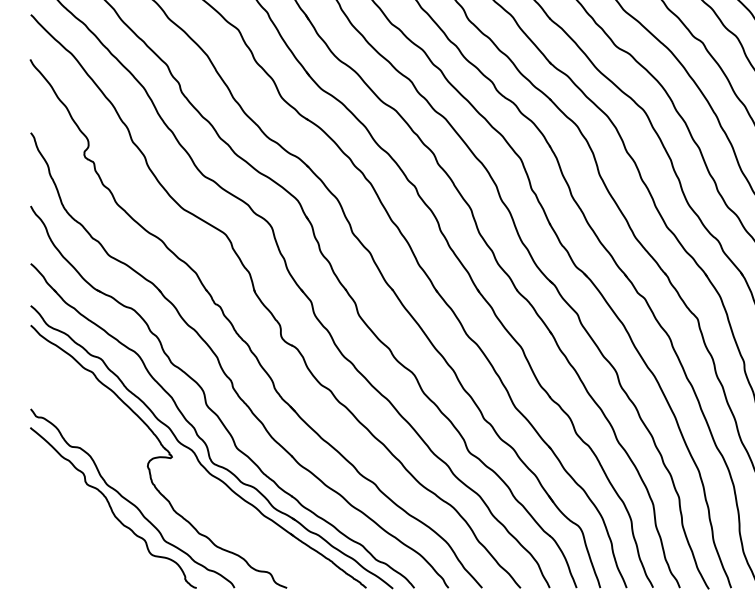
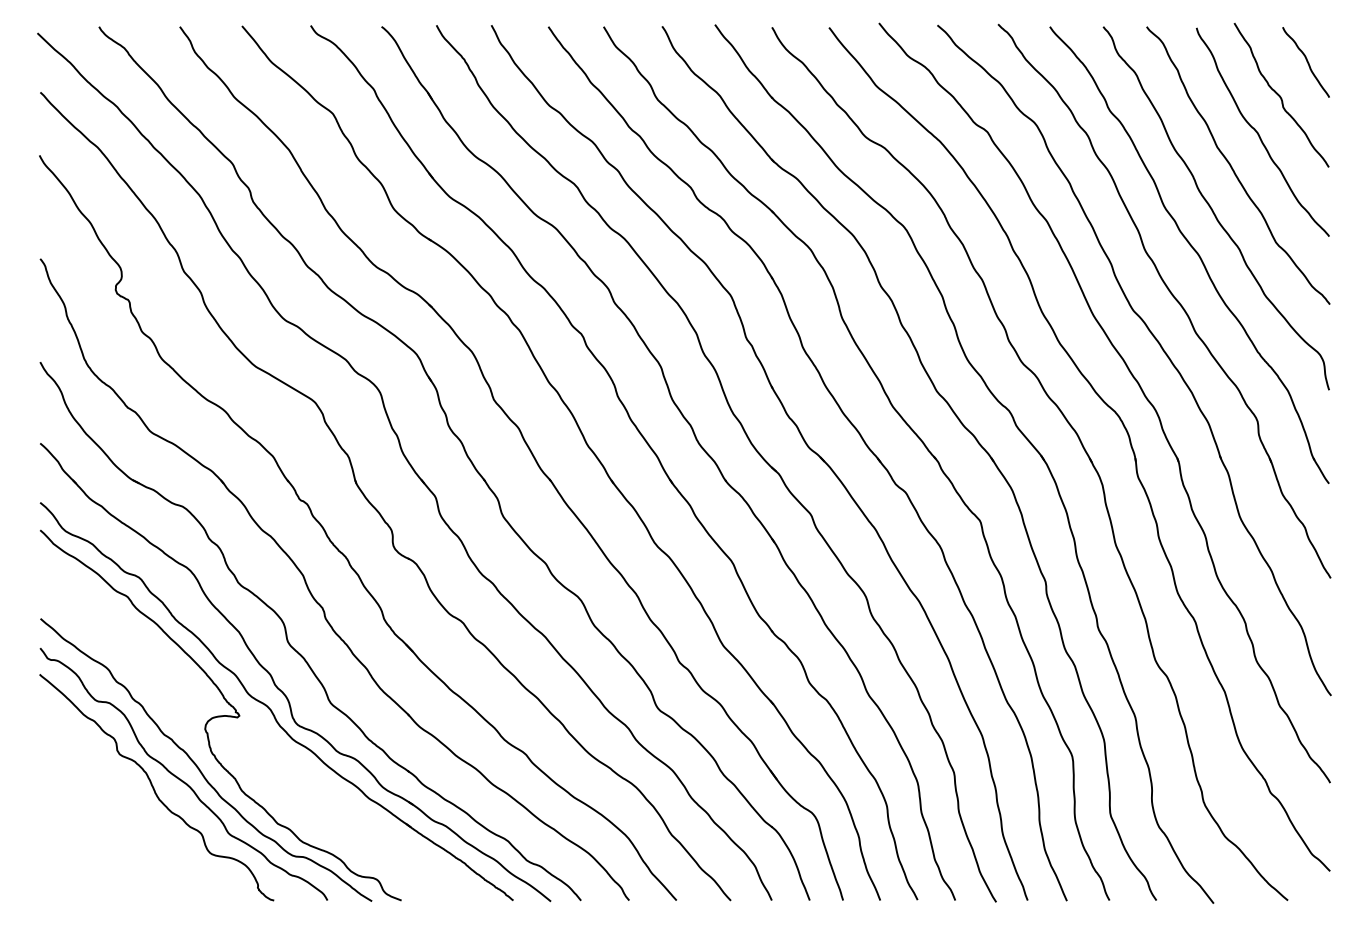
curve: (143, 492) -> (198, 766), added

